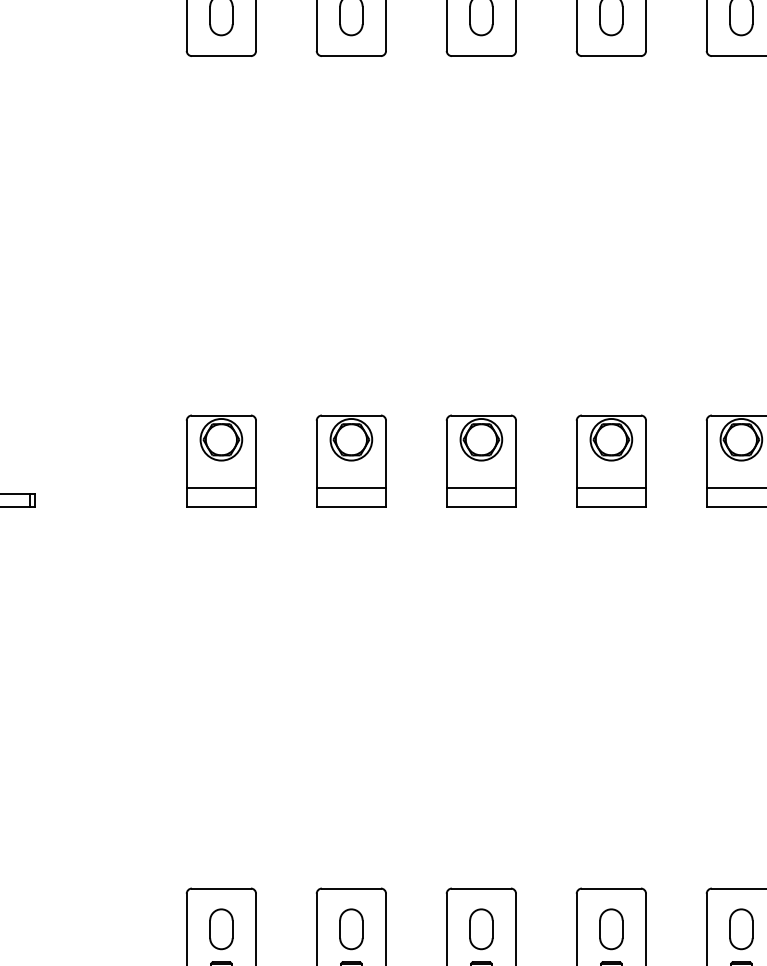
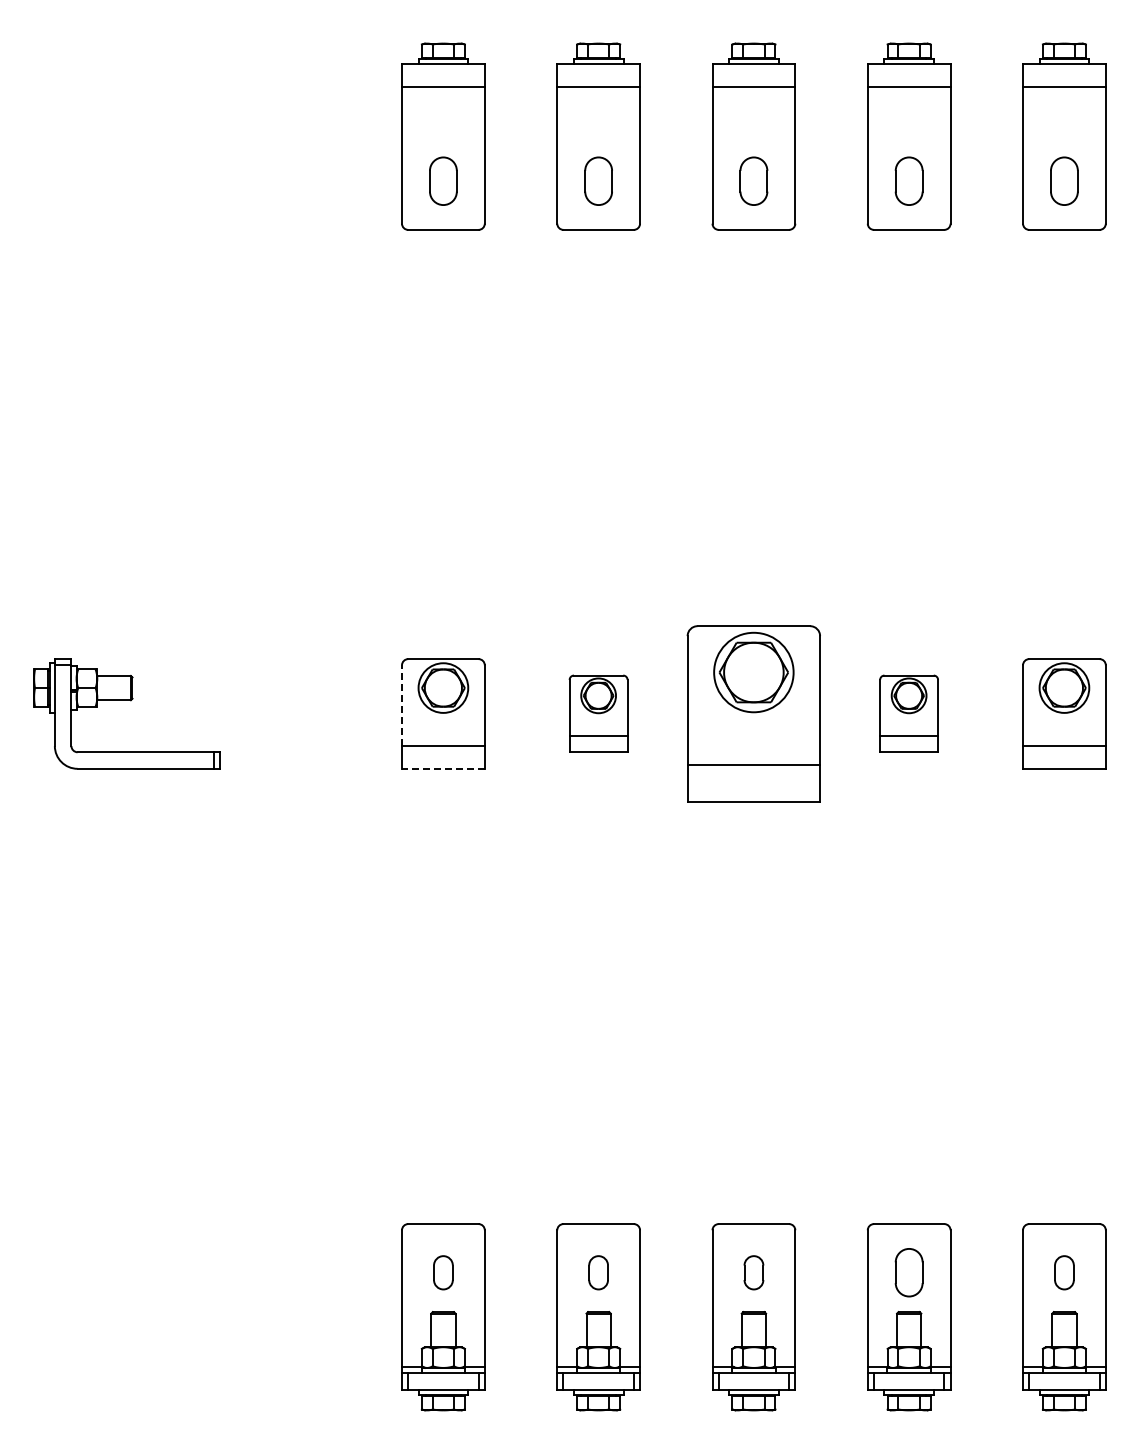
line: (187, 454) -> (402, 705), solid -> dashed
part: (351, 461) -> (598, 713), size x0.7
part: (481, 461) -> (753, 713), size x1.6
part: (610, 461) -> (908, 713), size x0.7
line: (220, 507) -> (442, 768), solid -> dashed
part: (221, 929) -> (443, 1272), size x0.7
part: (351, 929) -> (598, 1272), size x0.7
part: (481, 929) -> (753, 1272), size x0.7
part: (741, 929) -> (1064, 1272), size x0.7

